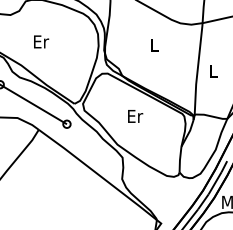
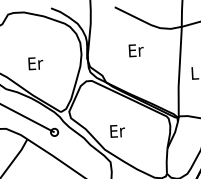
text: (41, 41) -> (35, 63), moved
text: (154, 44) -> (135, 50), L -> Er
text: (135, 116) -> (117, 131), moved

